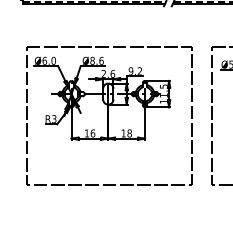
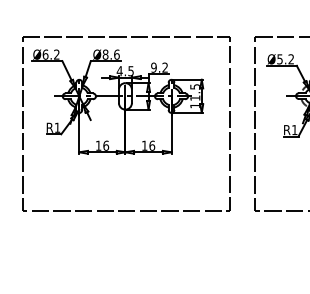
text: (53, 60) -> (56, 54), Ø6.0 -> Ø6.2
text: (107, 74) -> (124, 71), 2.6 -> 4.5
text: (54, 118) -> (57, 127), R3 -> R1
text: (129, 133) -> (152, 145), 18 -> 16

